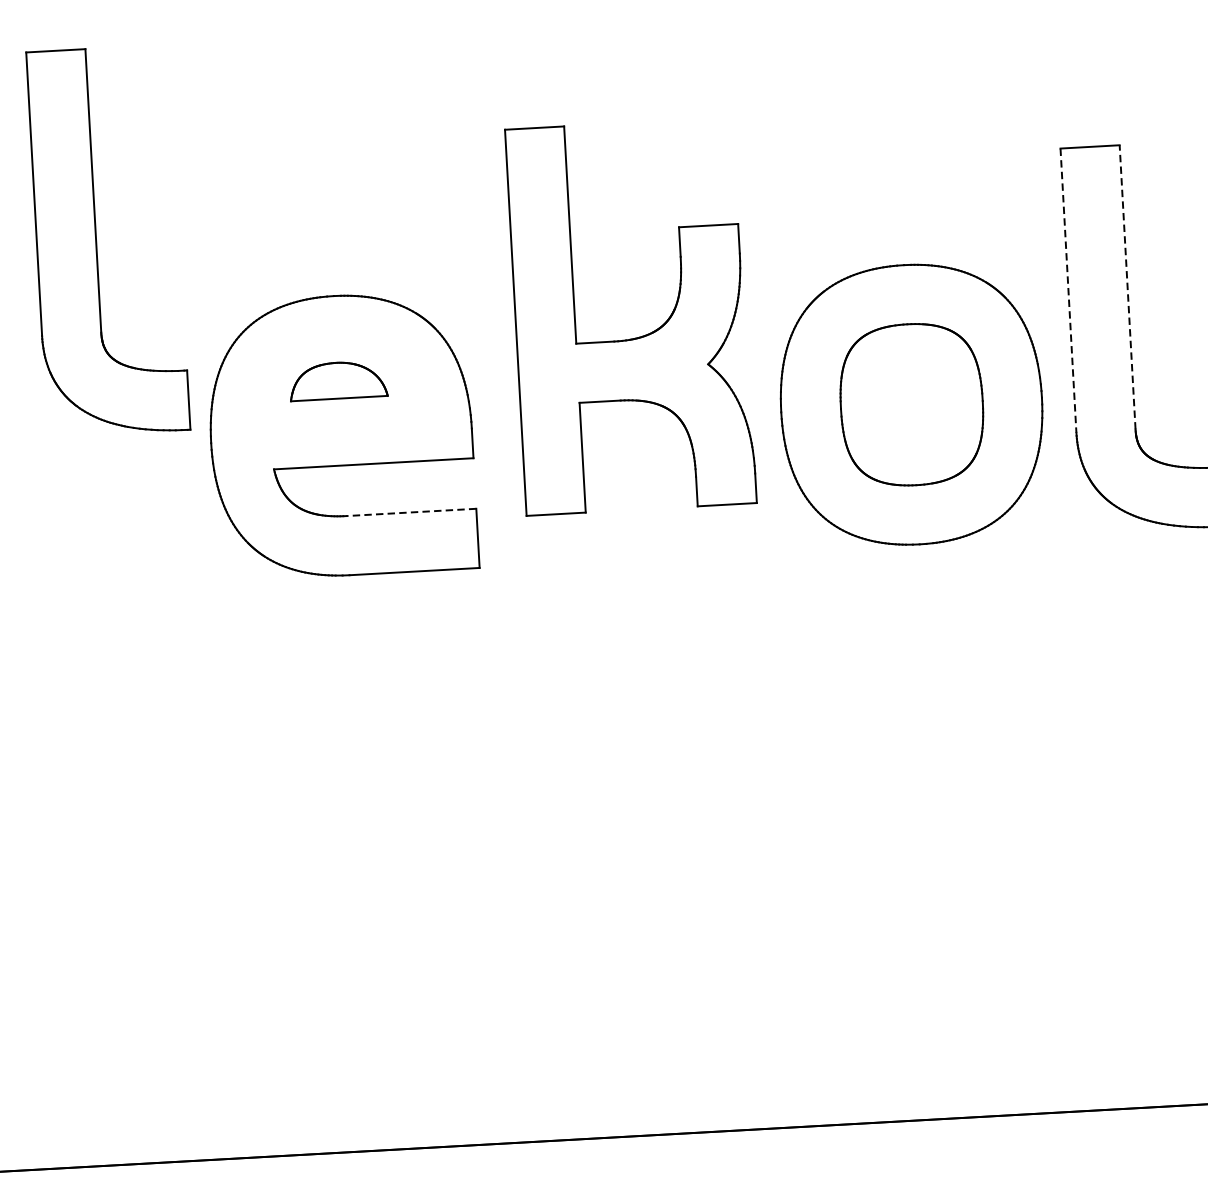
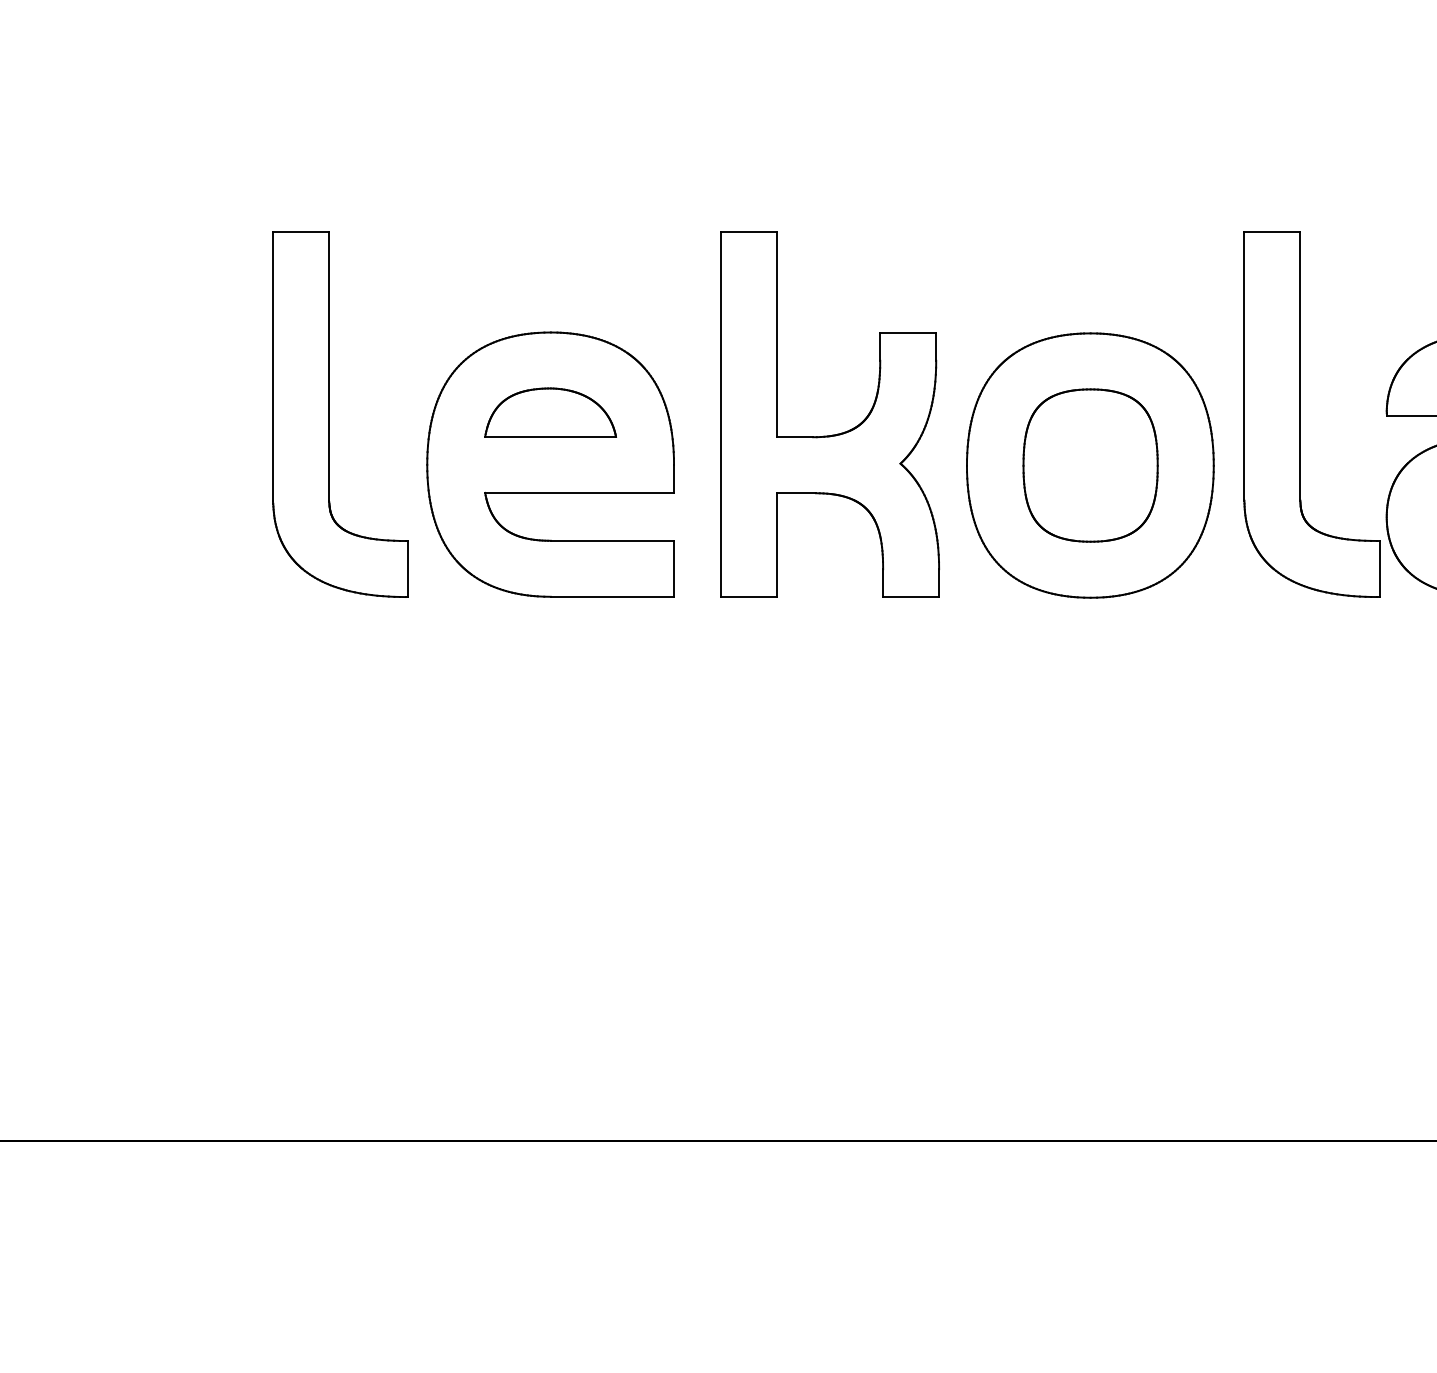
part: (96, 241) -> (329, 414), moved
line: (1127, 287) -> (1300, 366), dashed -> solid
line: (1068, 291) -> (1244, 366), dashed -> solid
part: (634, 337) -> (832, 434), moved
part: (338, 380) -> (550, 412), size x1.43
line: (411, 512) -> (612, 540), dashed -> solid

